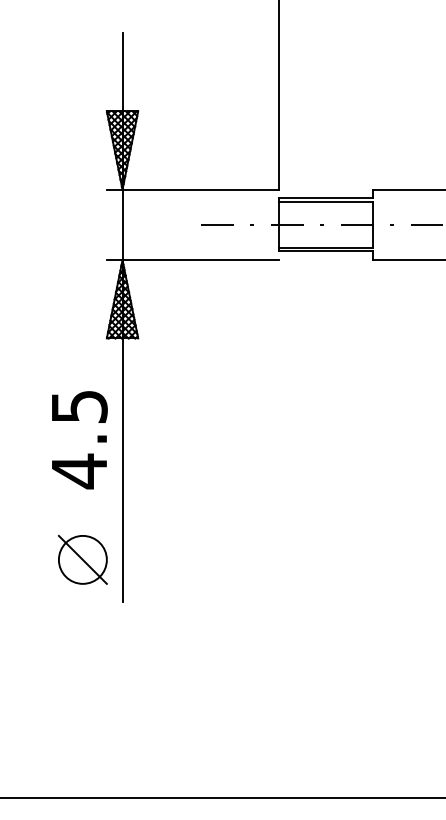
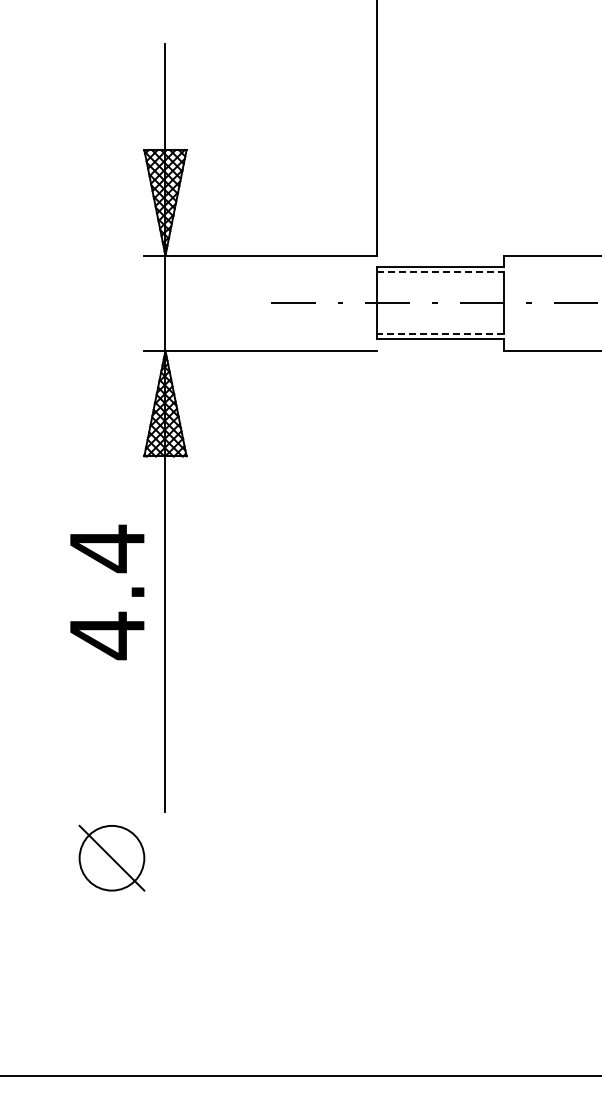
line: (326, 202) -> (440, 272), solid -> dashed
line: (325, 248) -> (439, 334), solid -> dashed
text: (79, 406) -> (107, 548), 4.5 -> 4.4
part: (82, 559) -> (111, 857), moved

